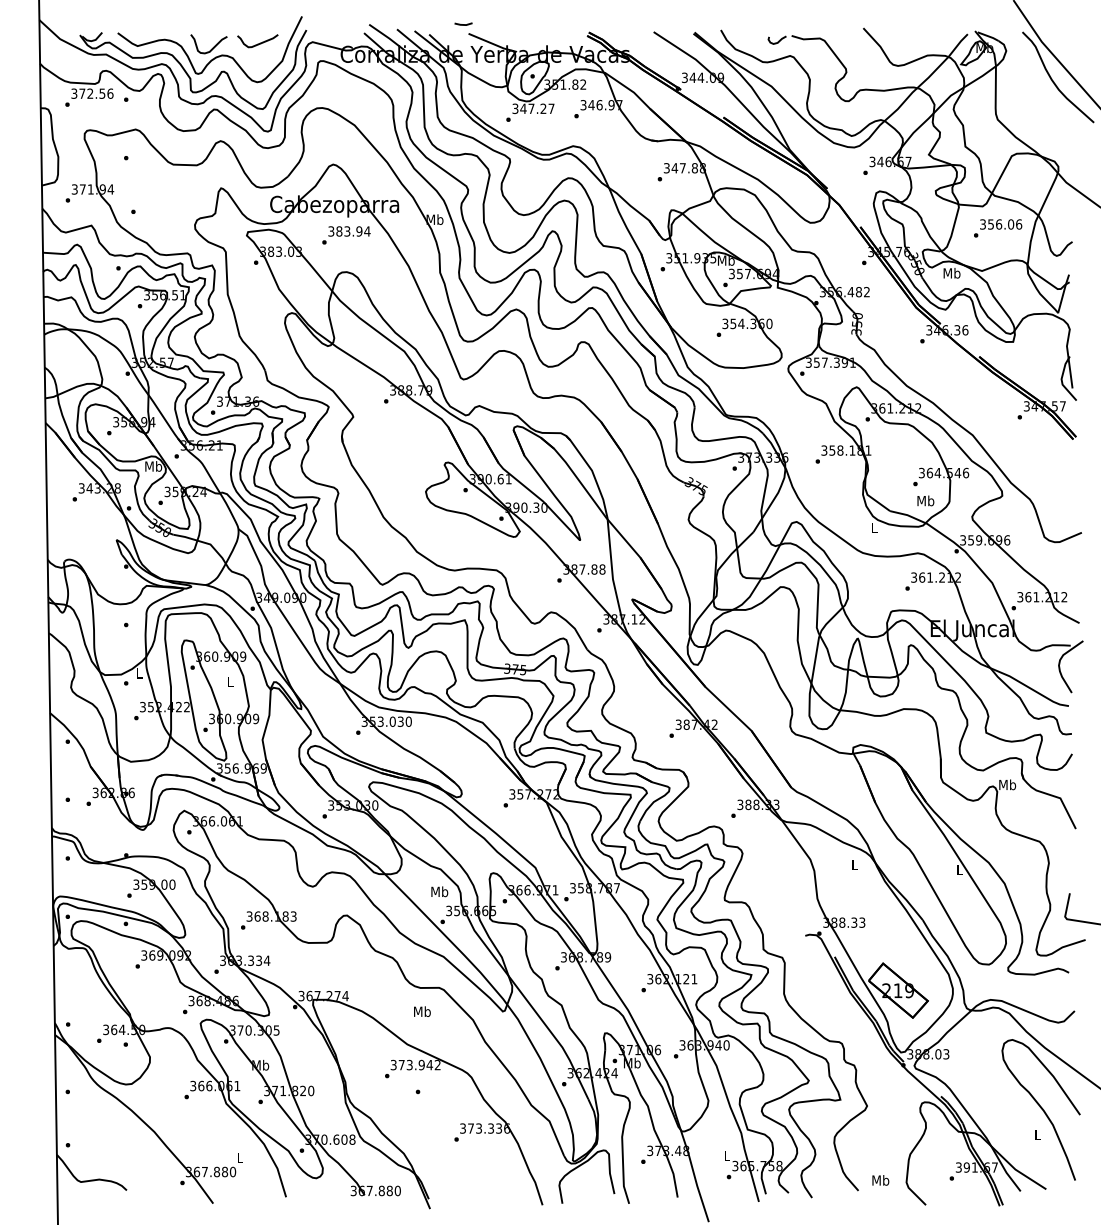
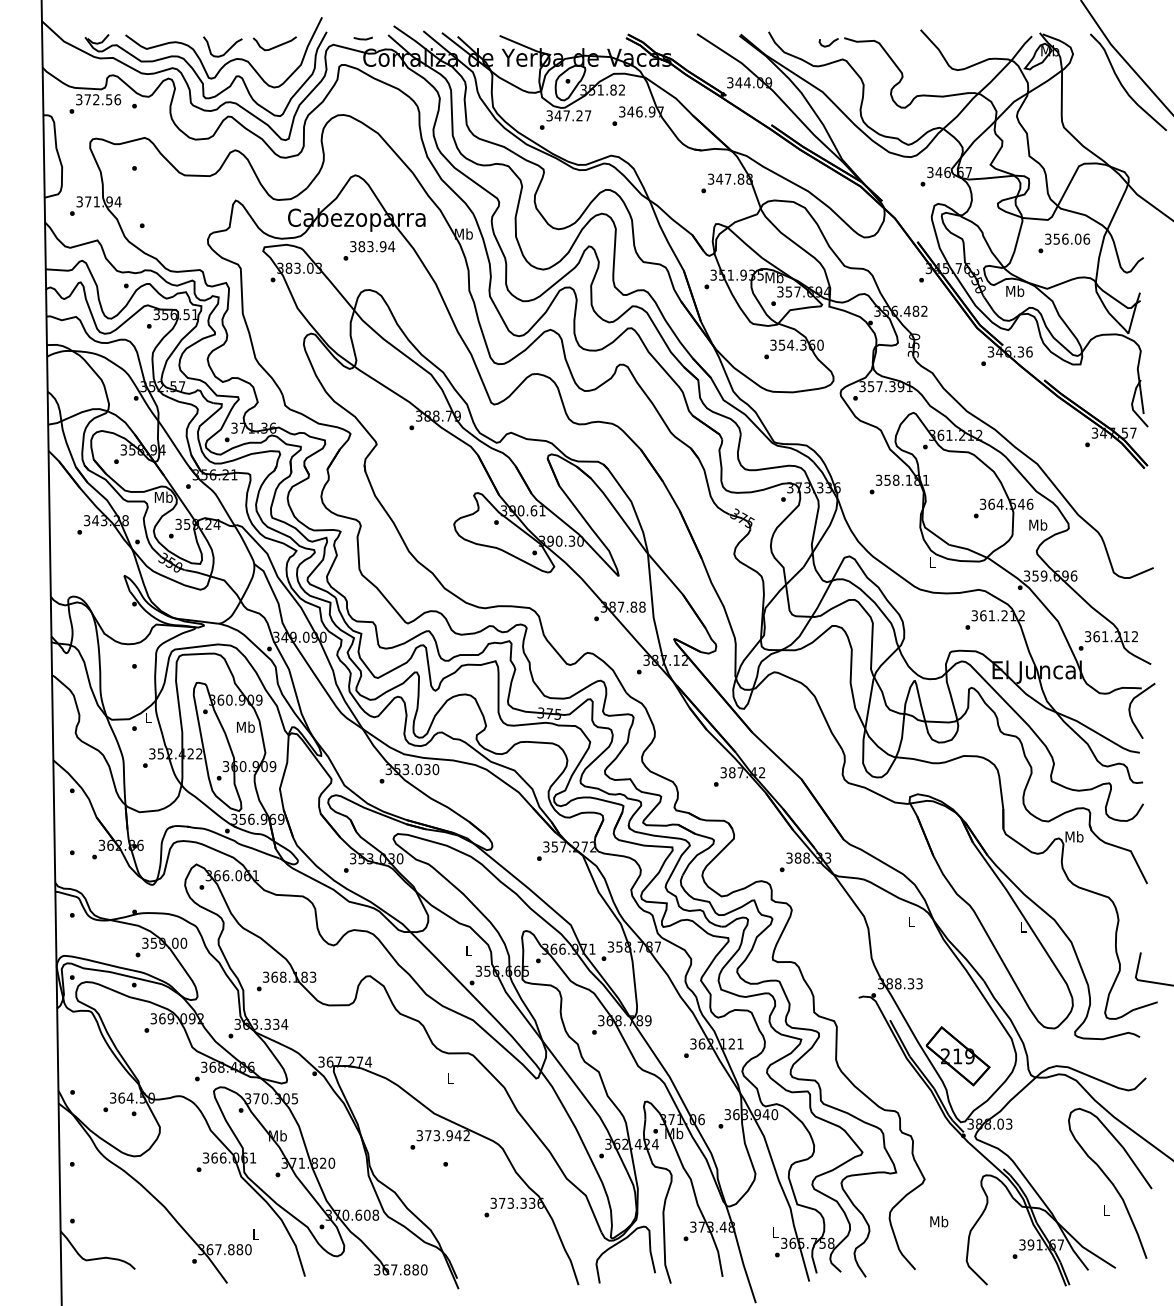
line: (462, 24) -> (362, 38), moved
text: (926, 500) -> (1038, 524), moved
text: (230, 681) -> (245, 726), L -> Mb
text: (439, 891) -> (468, 950), Mb -> L
text: (422, 1011) -> (450, 1078), Mb -> L
text: (881, 1180) -> (939, 1221), moved

